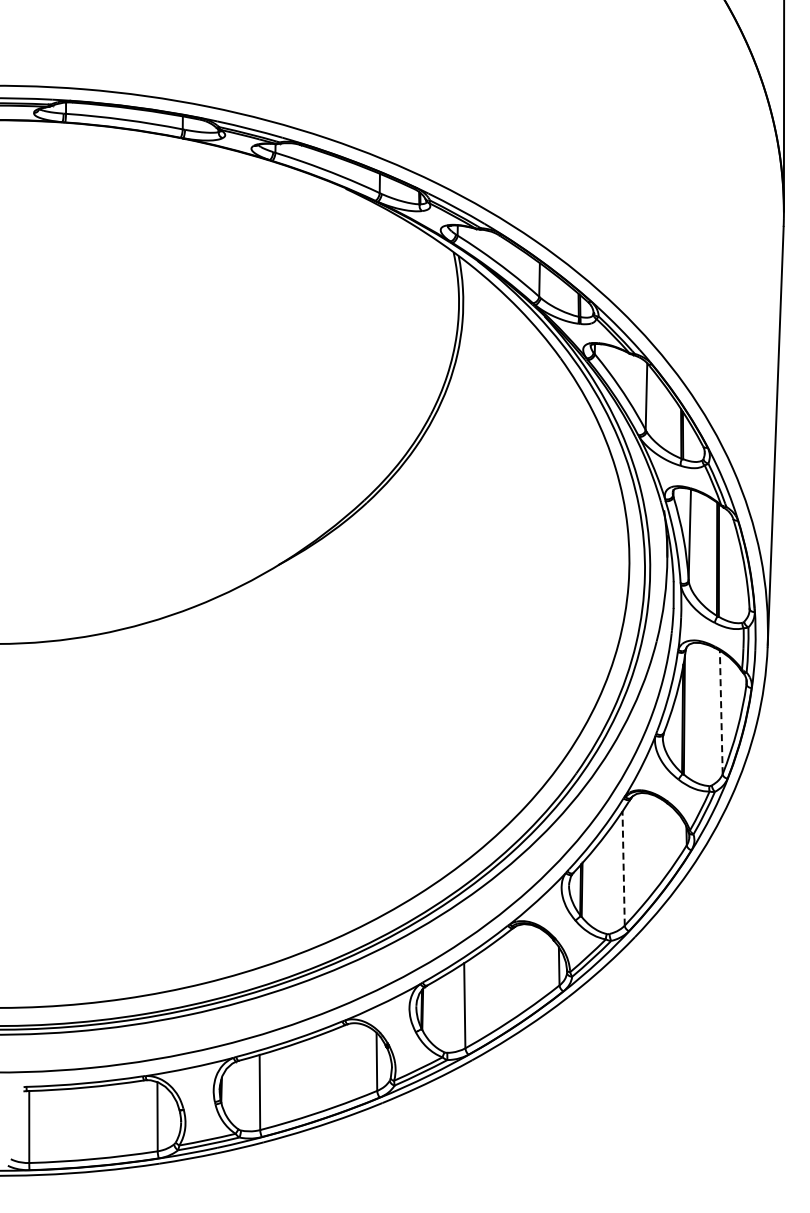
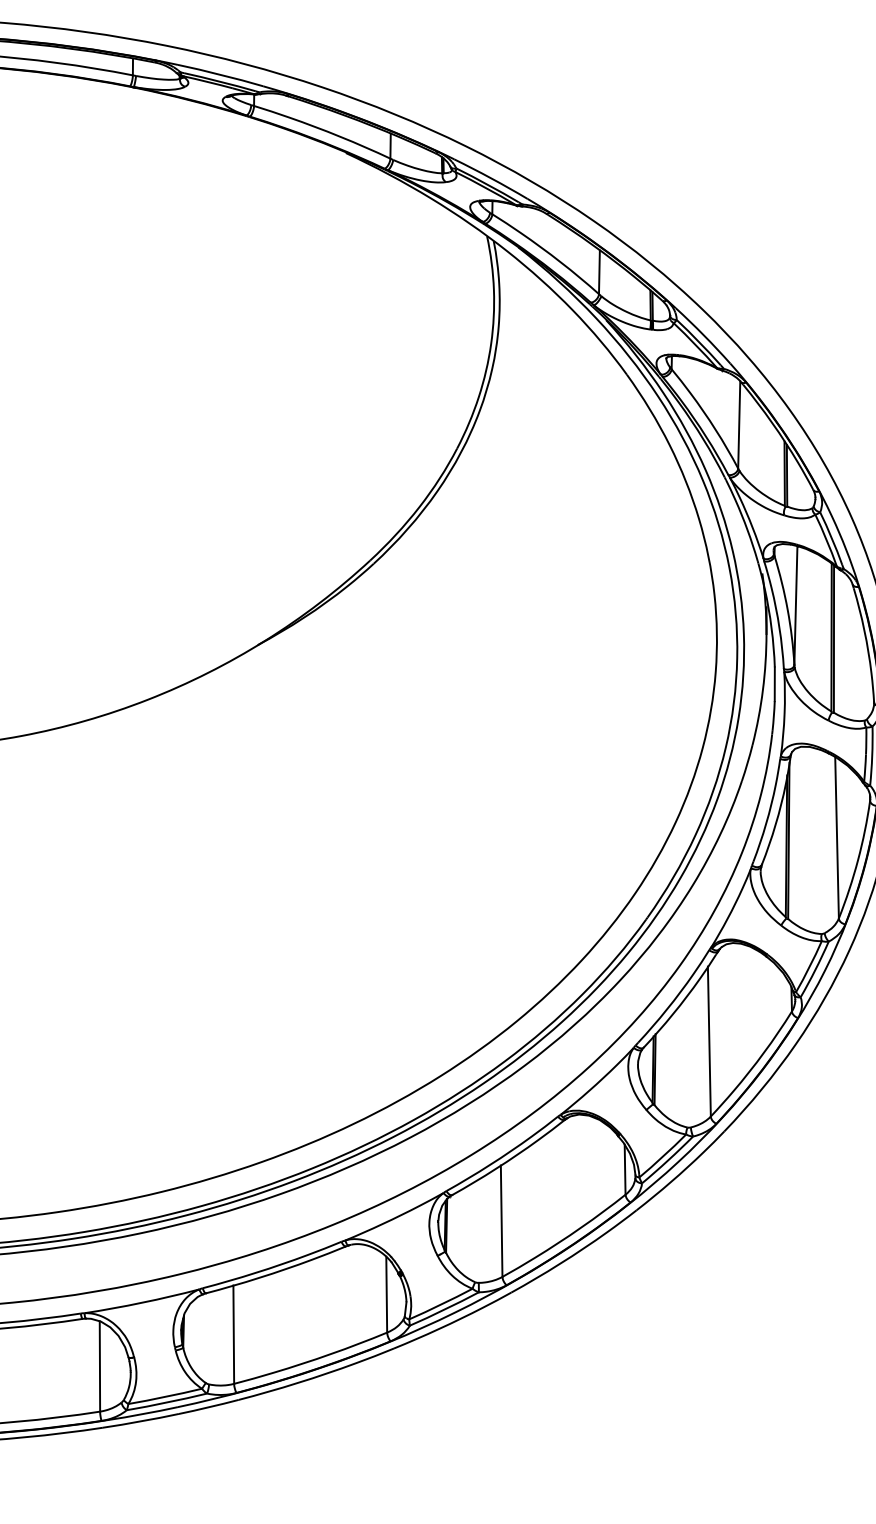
line: (721, 712) -> (837, 837), dashed -> solid
line: (623, 867) -> (709, 1040), dashed -> solid

